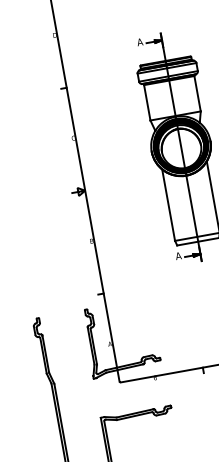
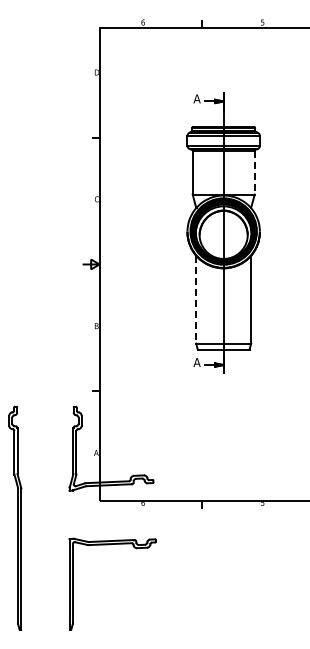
line: (197, 93) -> (254, 172), solid -> dashed
line: (168, 205) -> (196, 299), solid -> dashed

